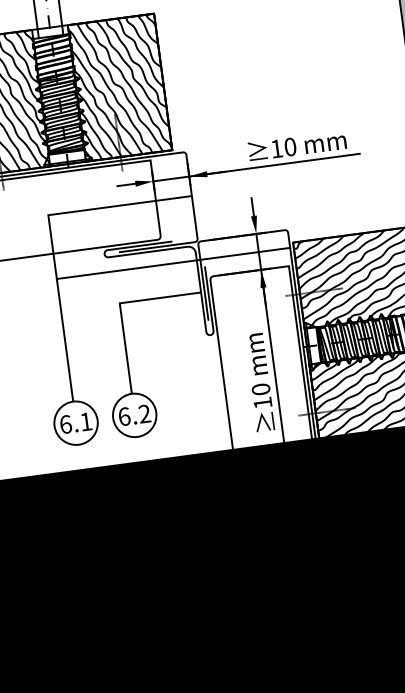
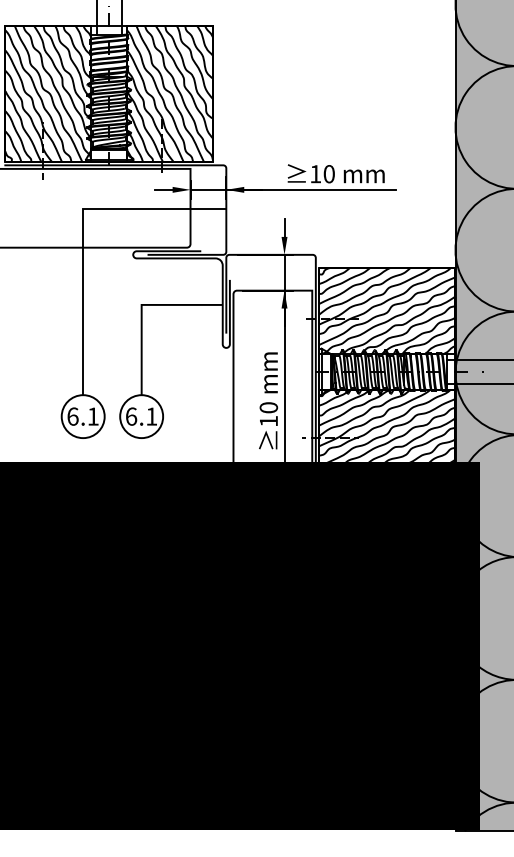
line: (173, 263) -> (199, 272), removed
text: (144, 413) -> (151, 416), 6.2 -> 6.1

